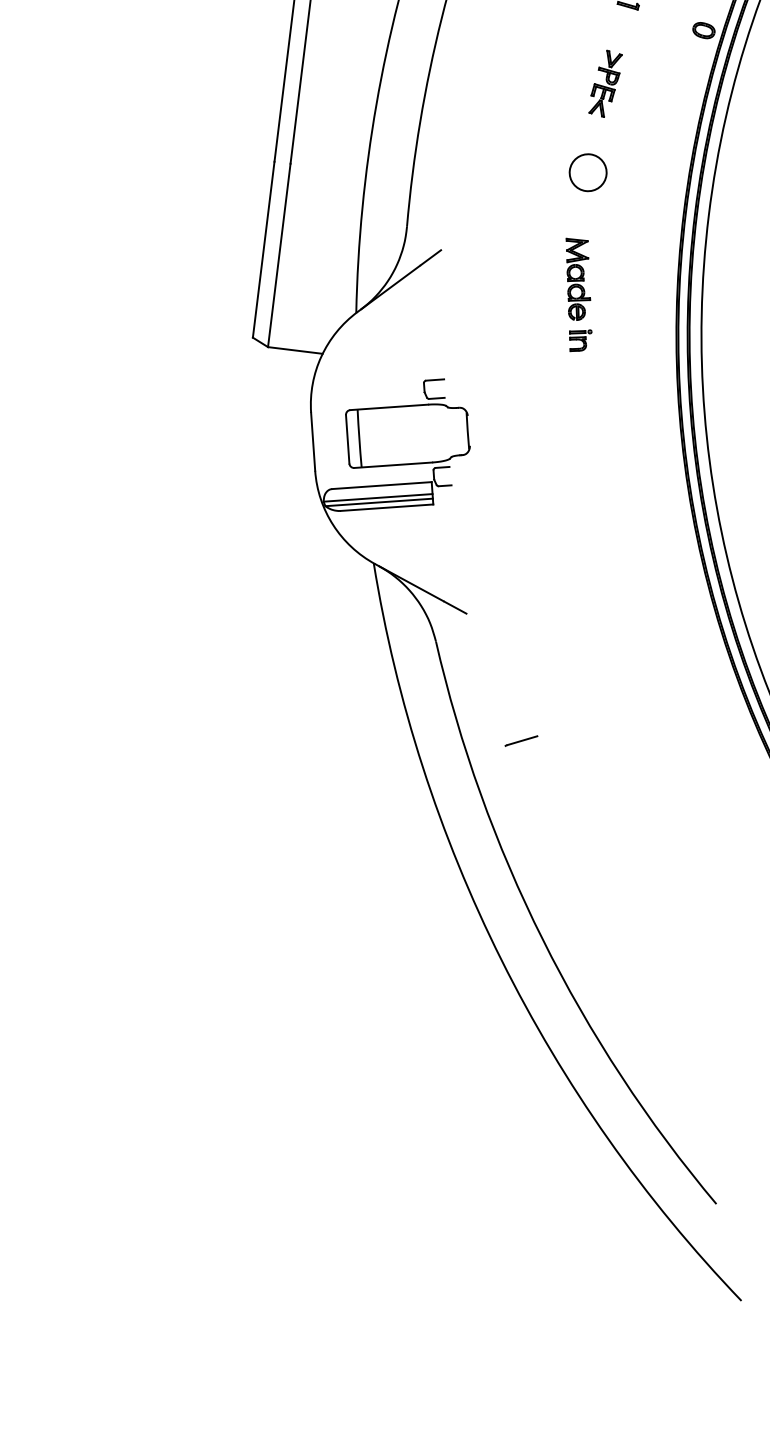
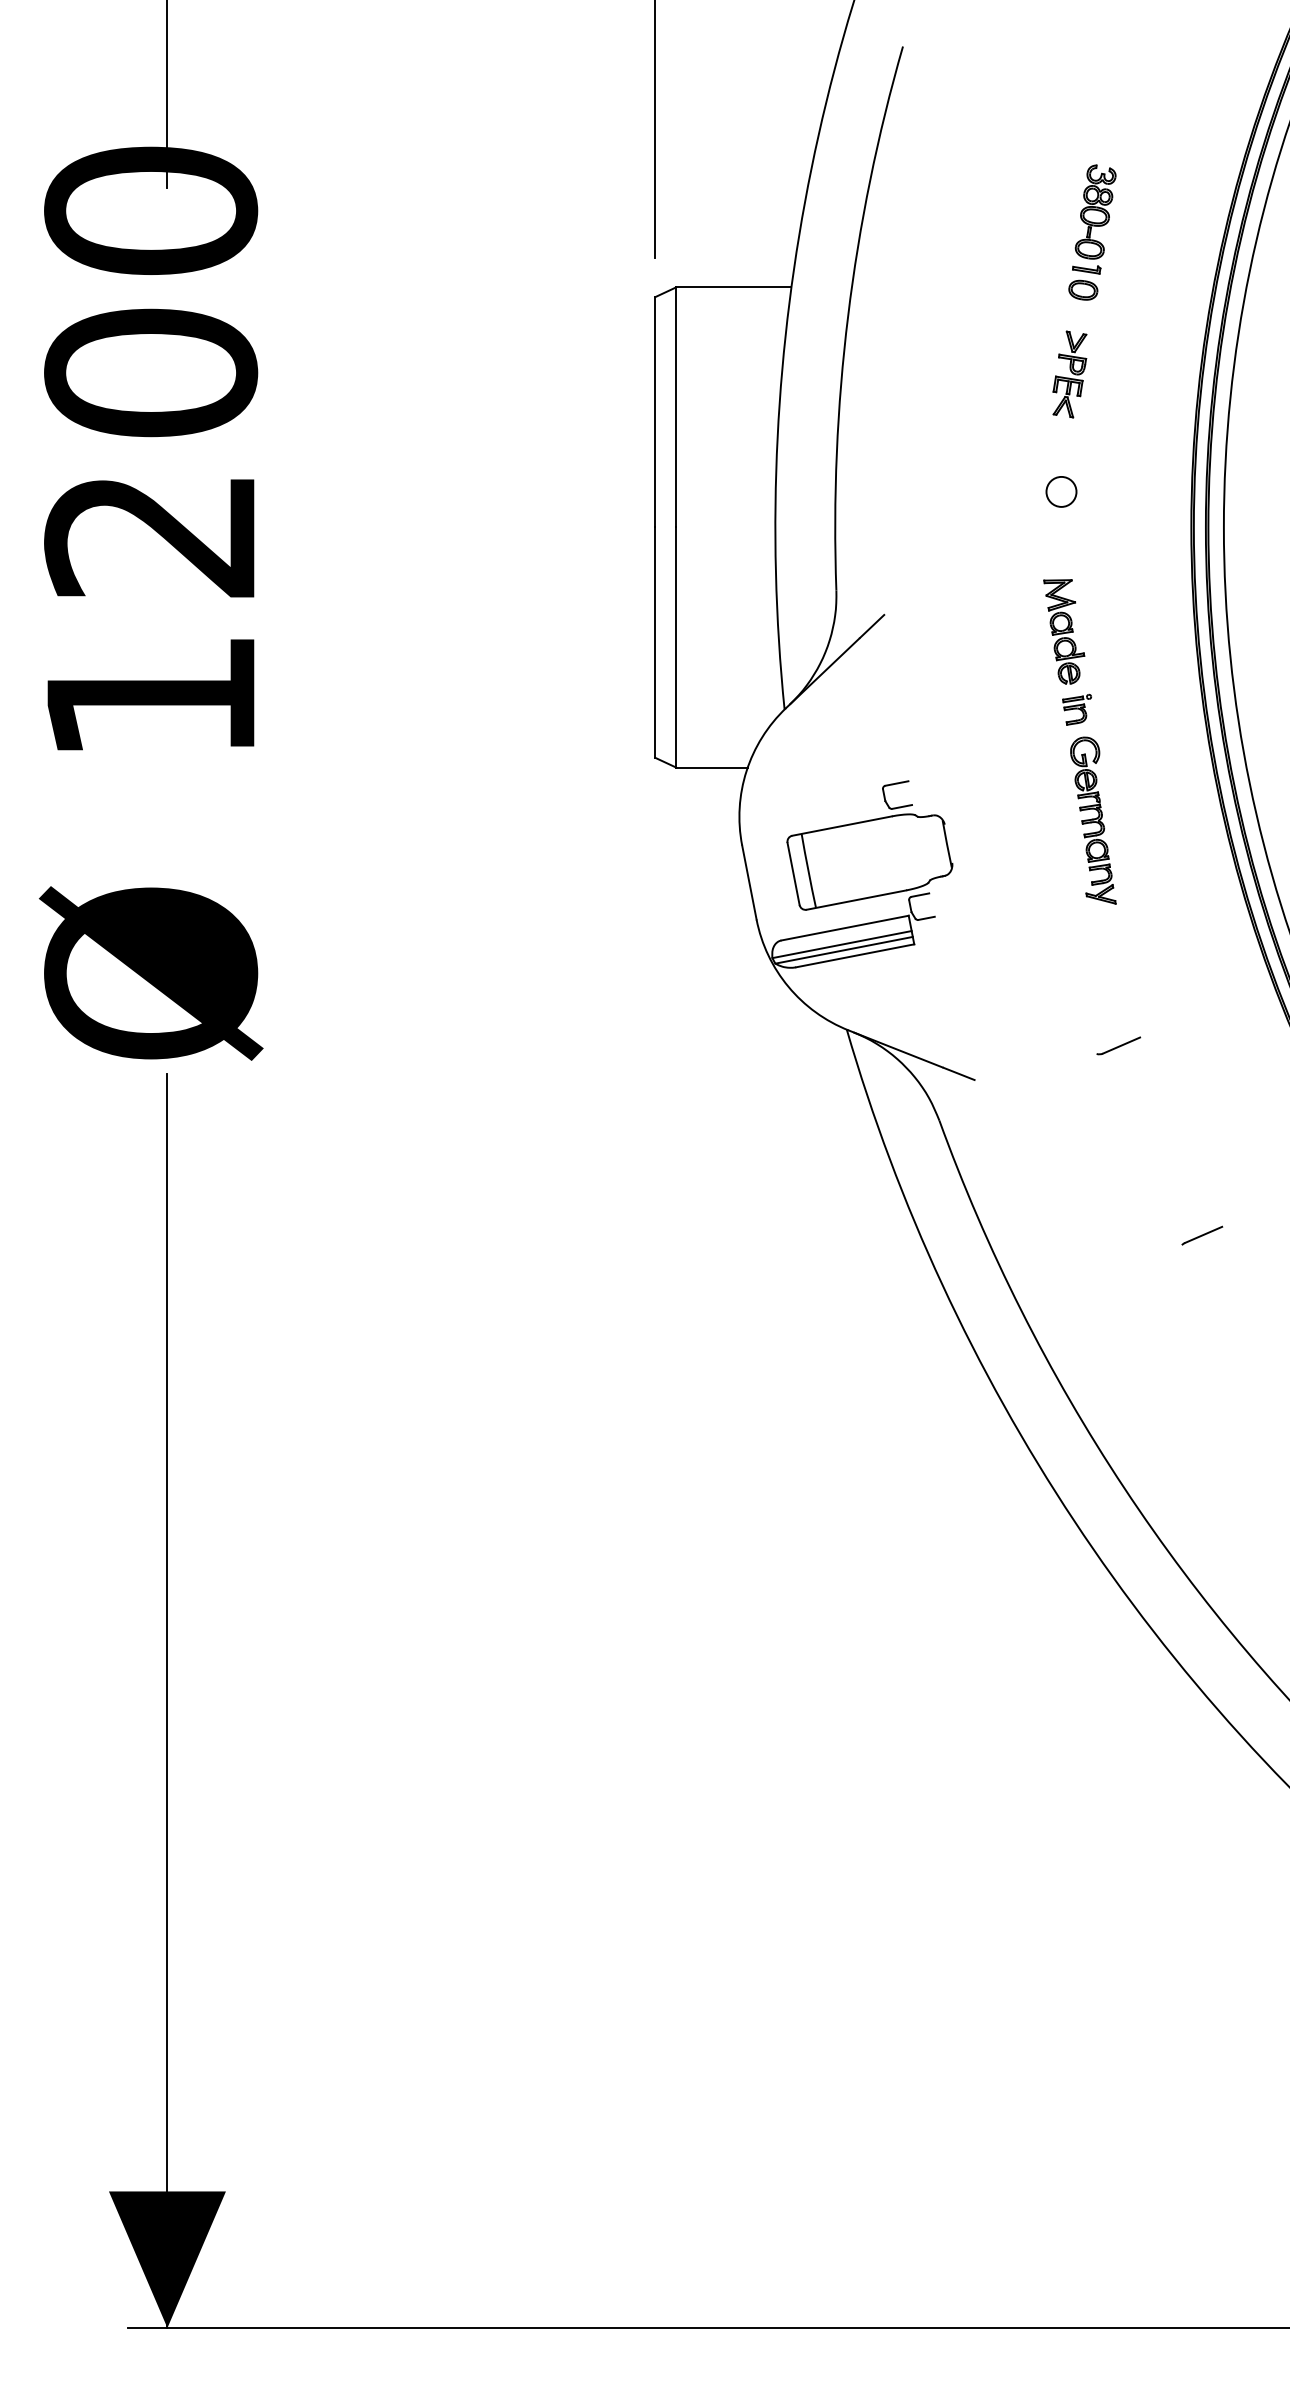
part: (704, 30) -> (1083, 289), moved
circle: (588, 172) -> (1061, 491), size x0.62
part: (581, 426) -> (1093, 820), added
part: (579, 600) -> (1118, 1045), added
line: (521, 741) -> (1202, 1235), moved

